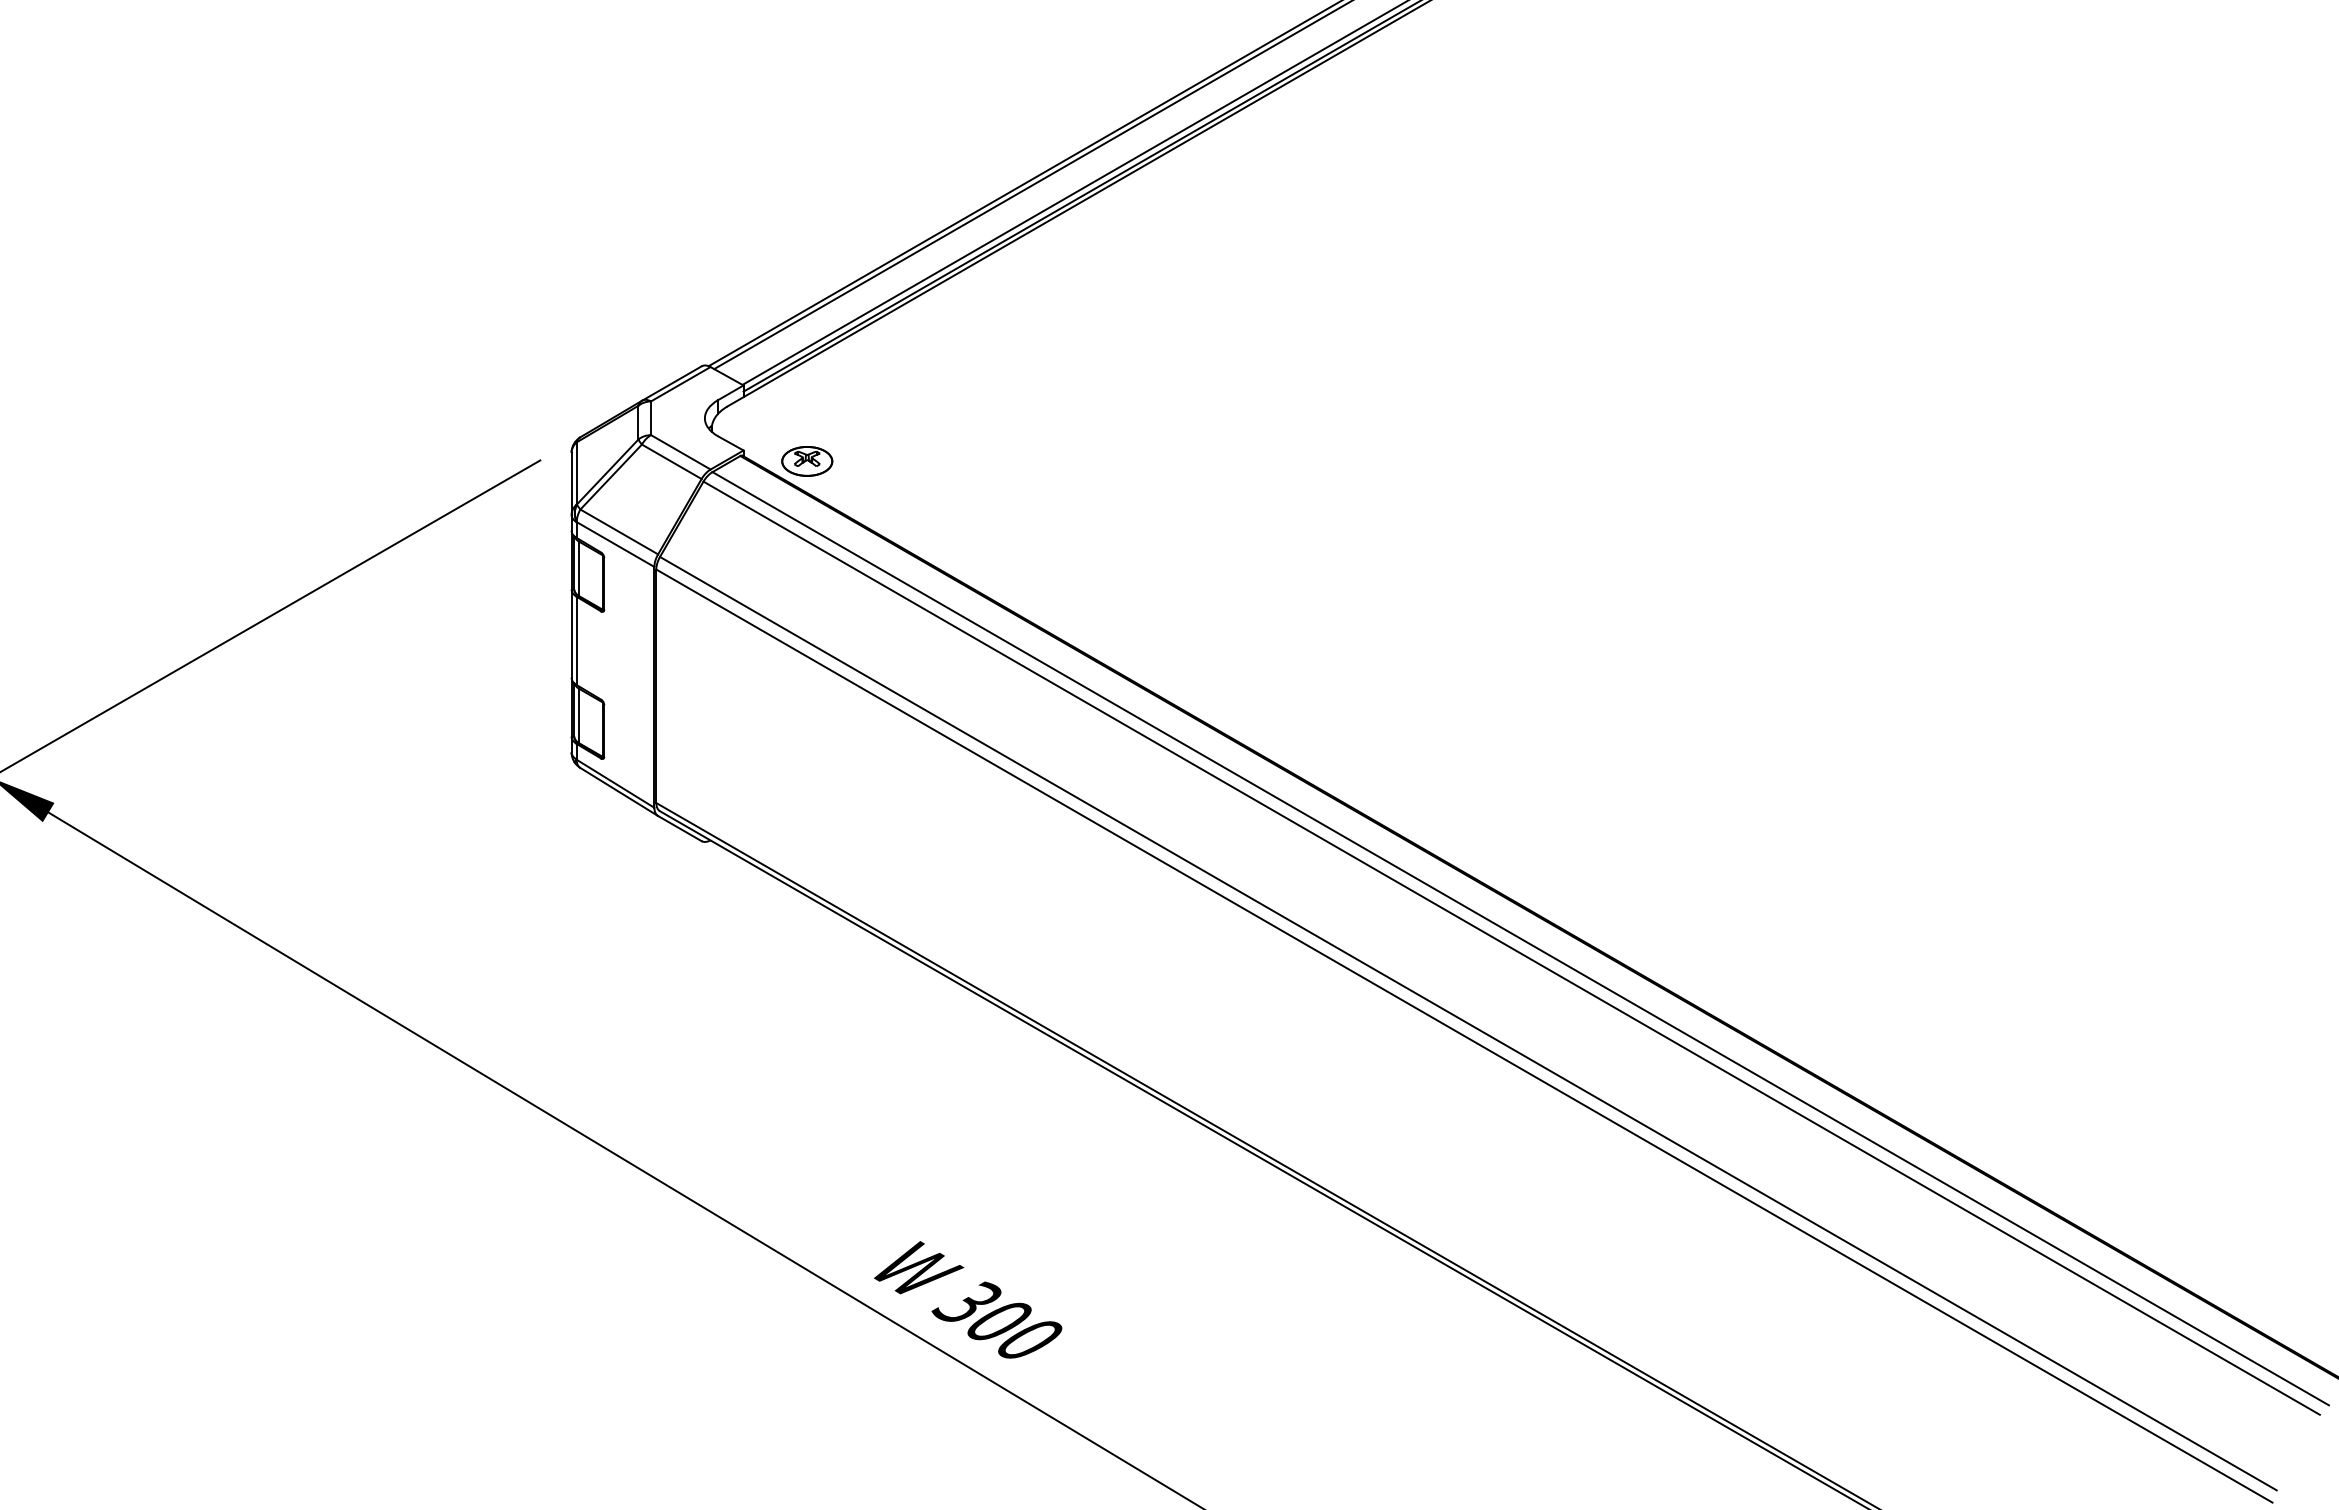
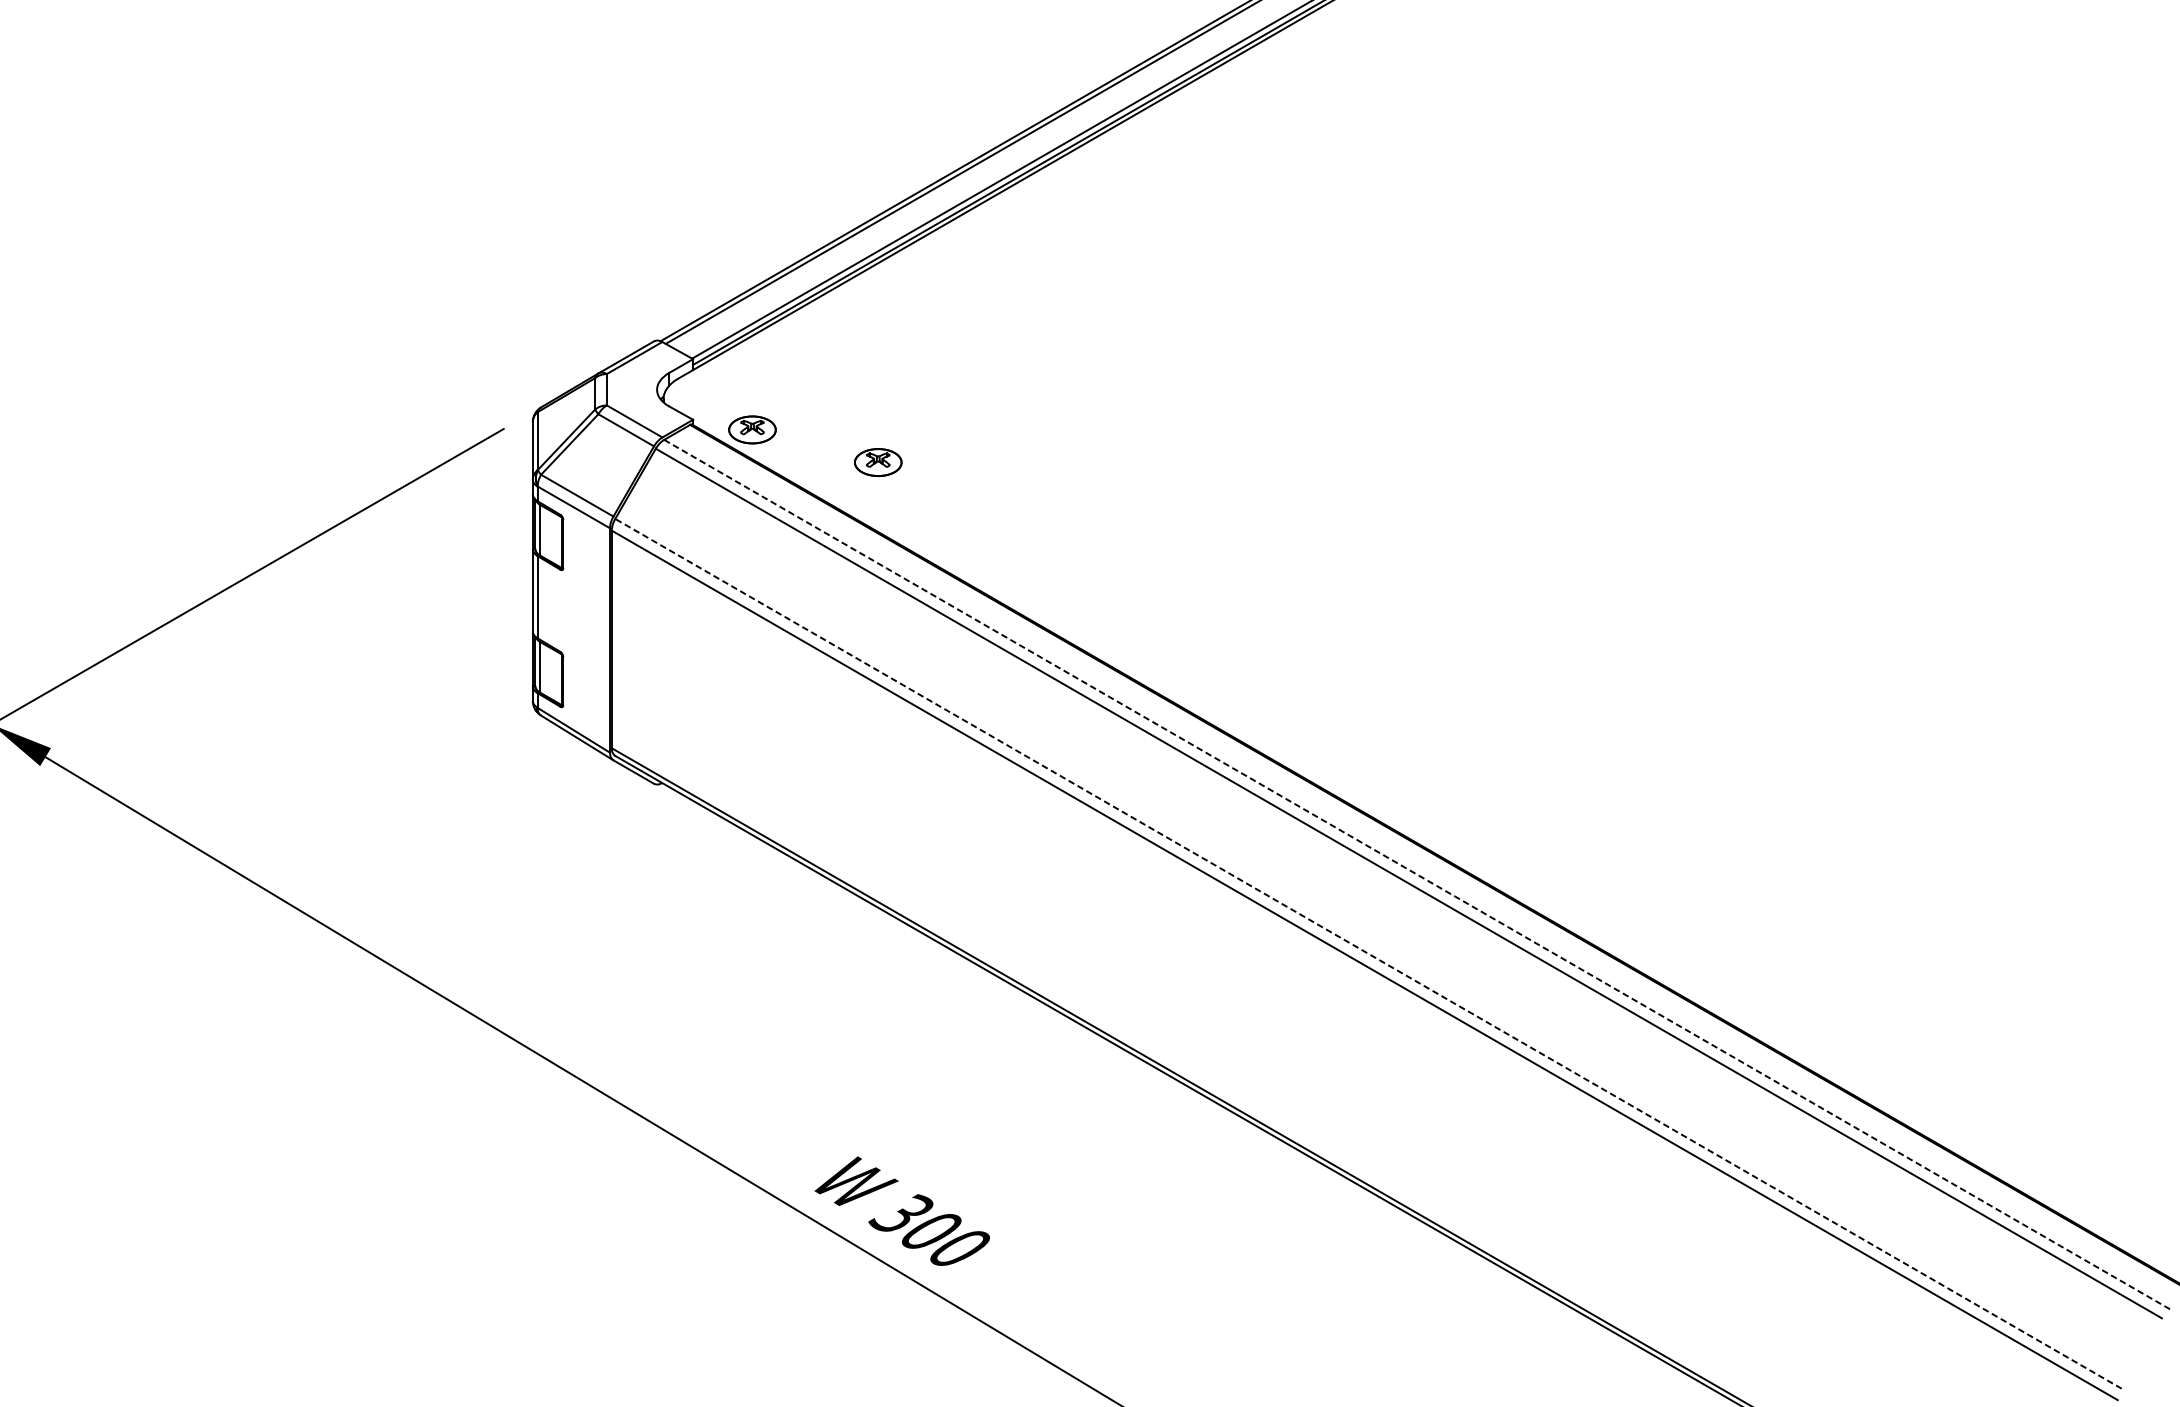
part: (942, 496) -> (878, 462), added
line: (1521, 938) -> (1417, 874), solid -> dashed
line: (1467, 1023) -> (1367, 953), solid -> dashed

